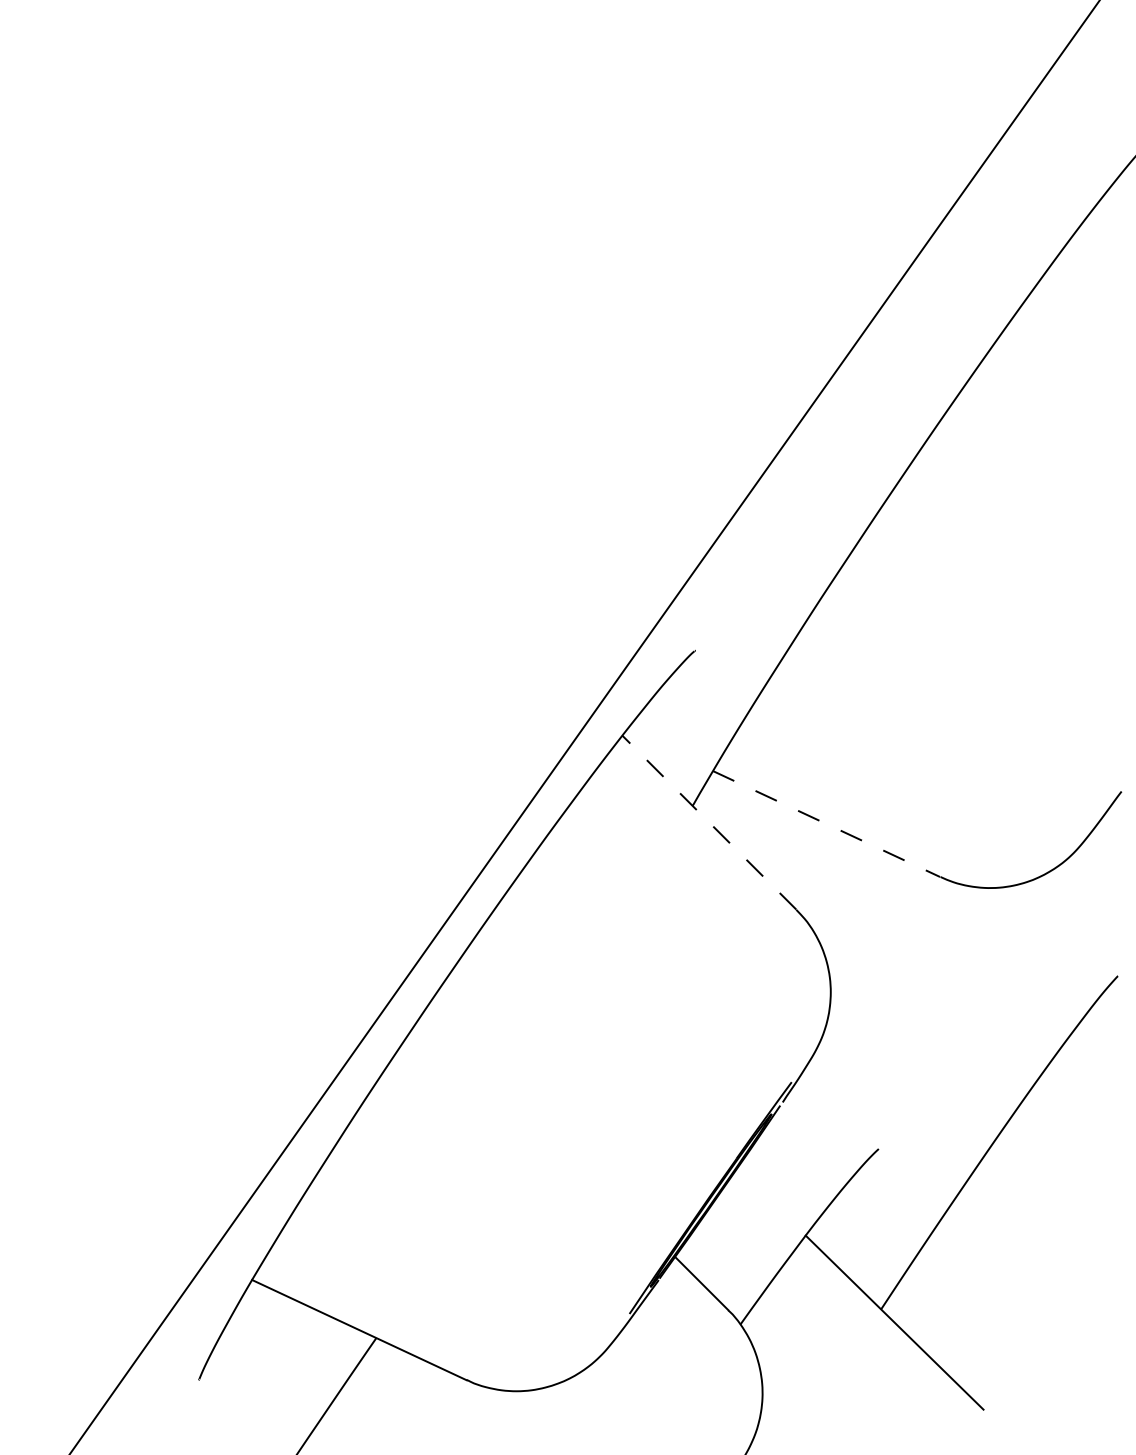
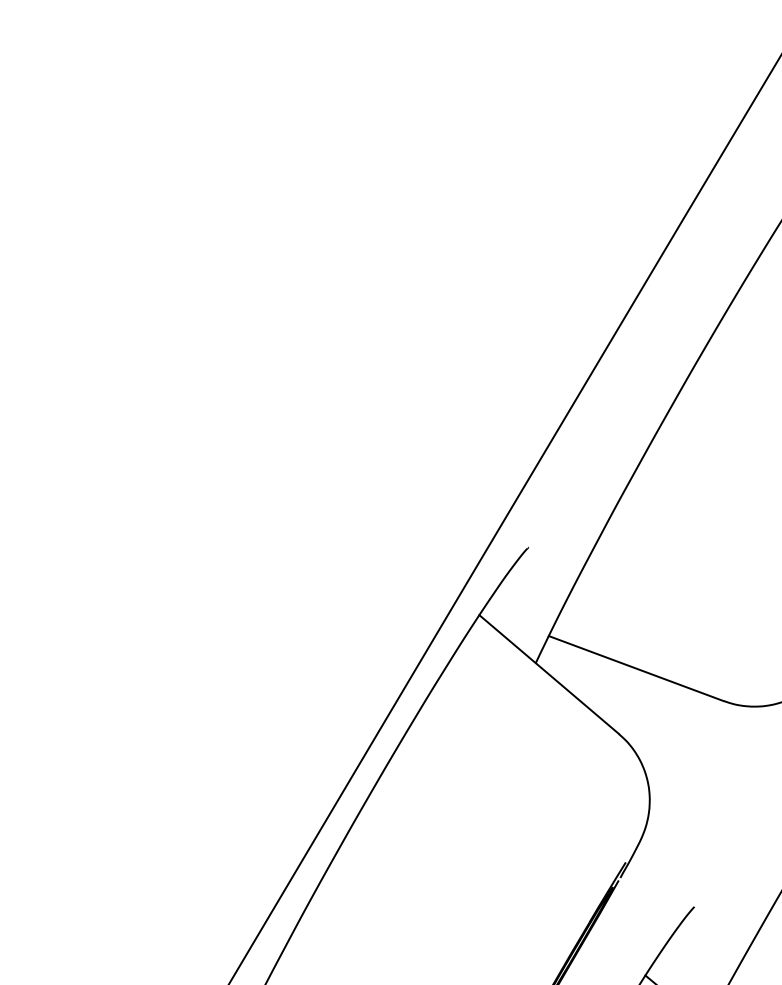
line: (708, 822) -> (548, 674), dashed -> solid
line: (826, 824) -> (636, 668), dashed -> solid

